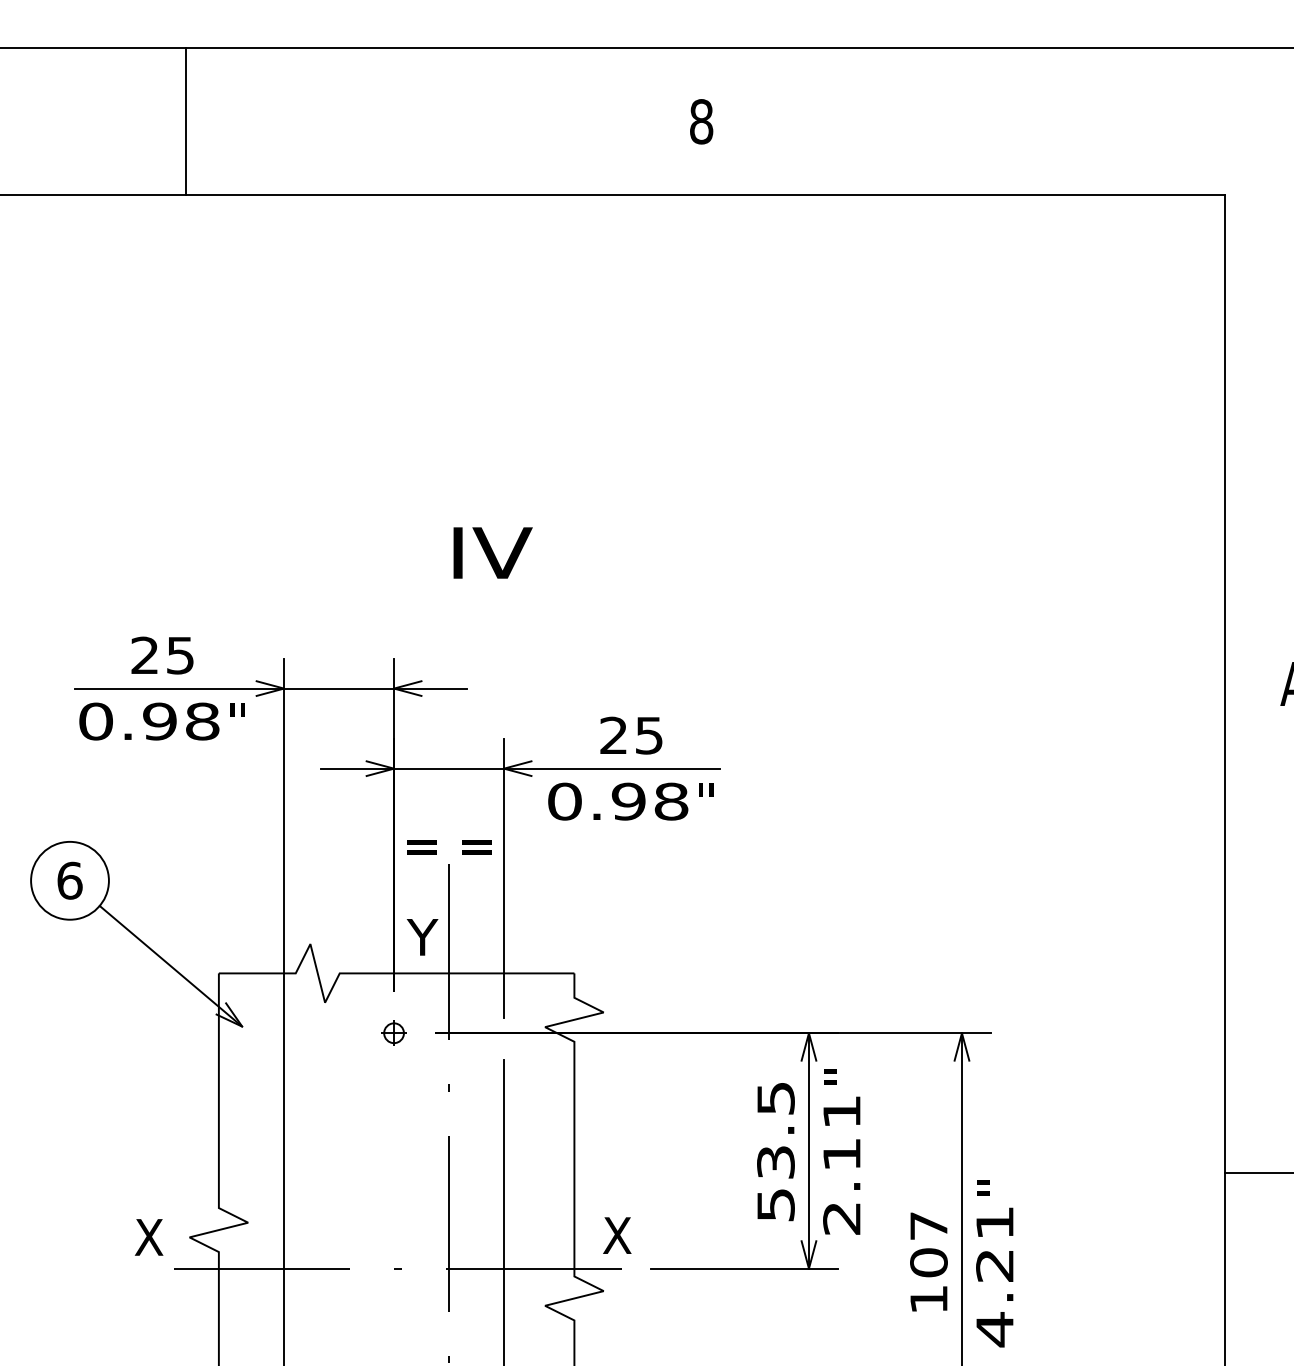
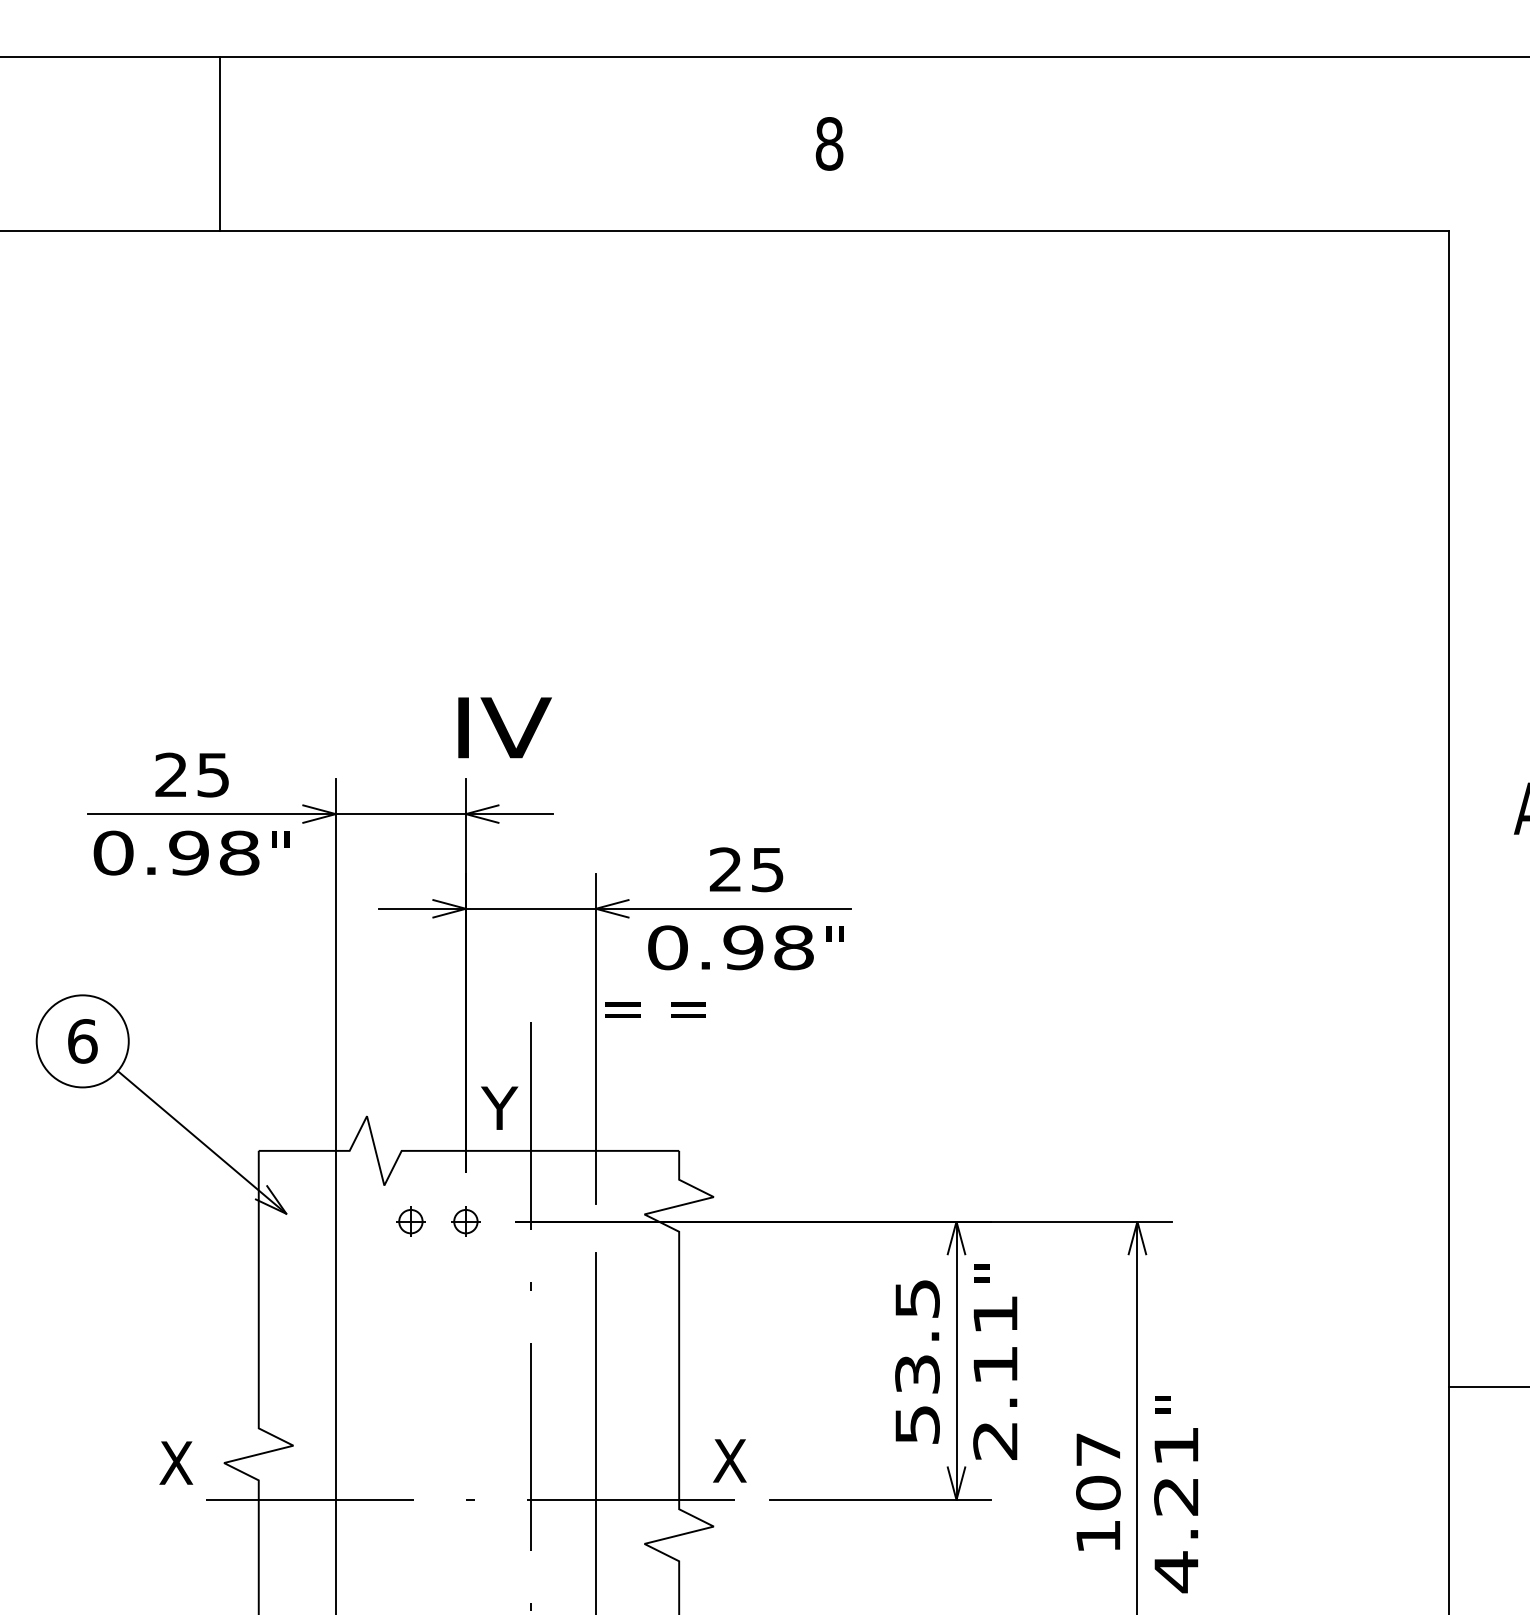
text: (492, 552) -> (504, 727), moved
text: (449, 847) -> (655, 1009), moved
part: (347, 1033) -> (410, 1221), added

